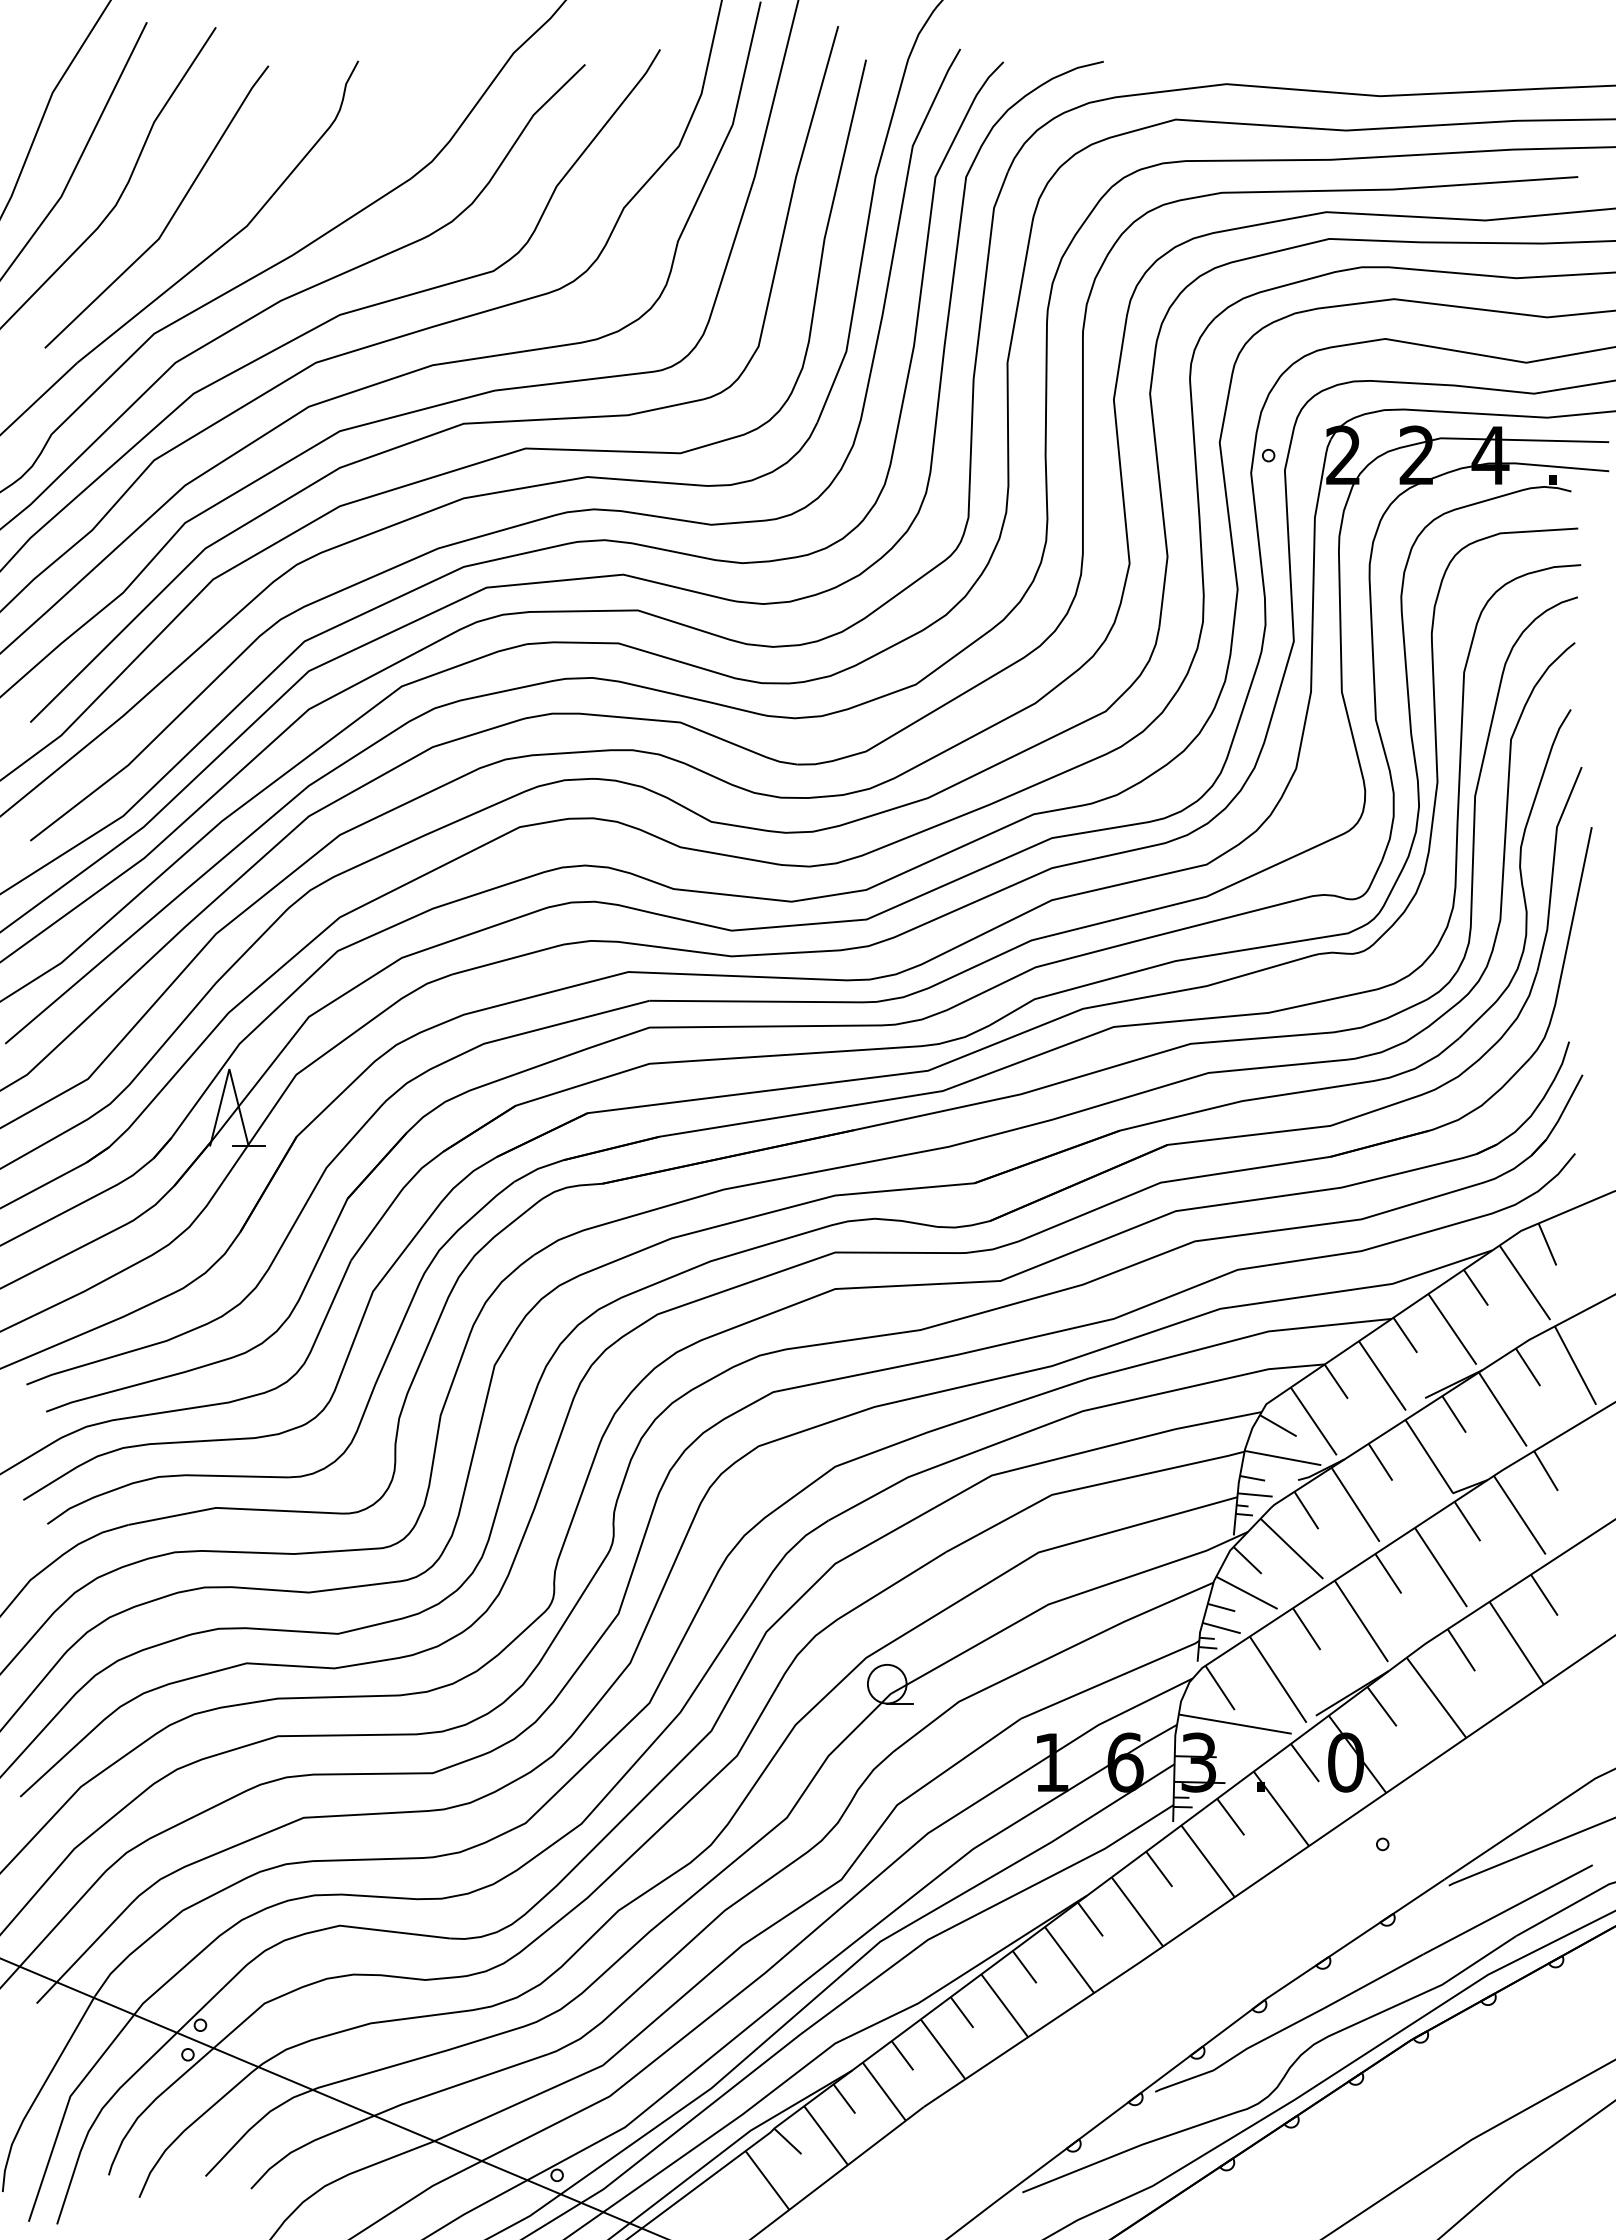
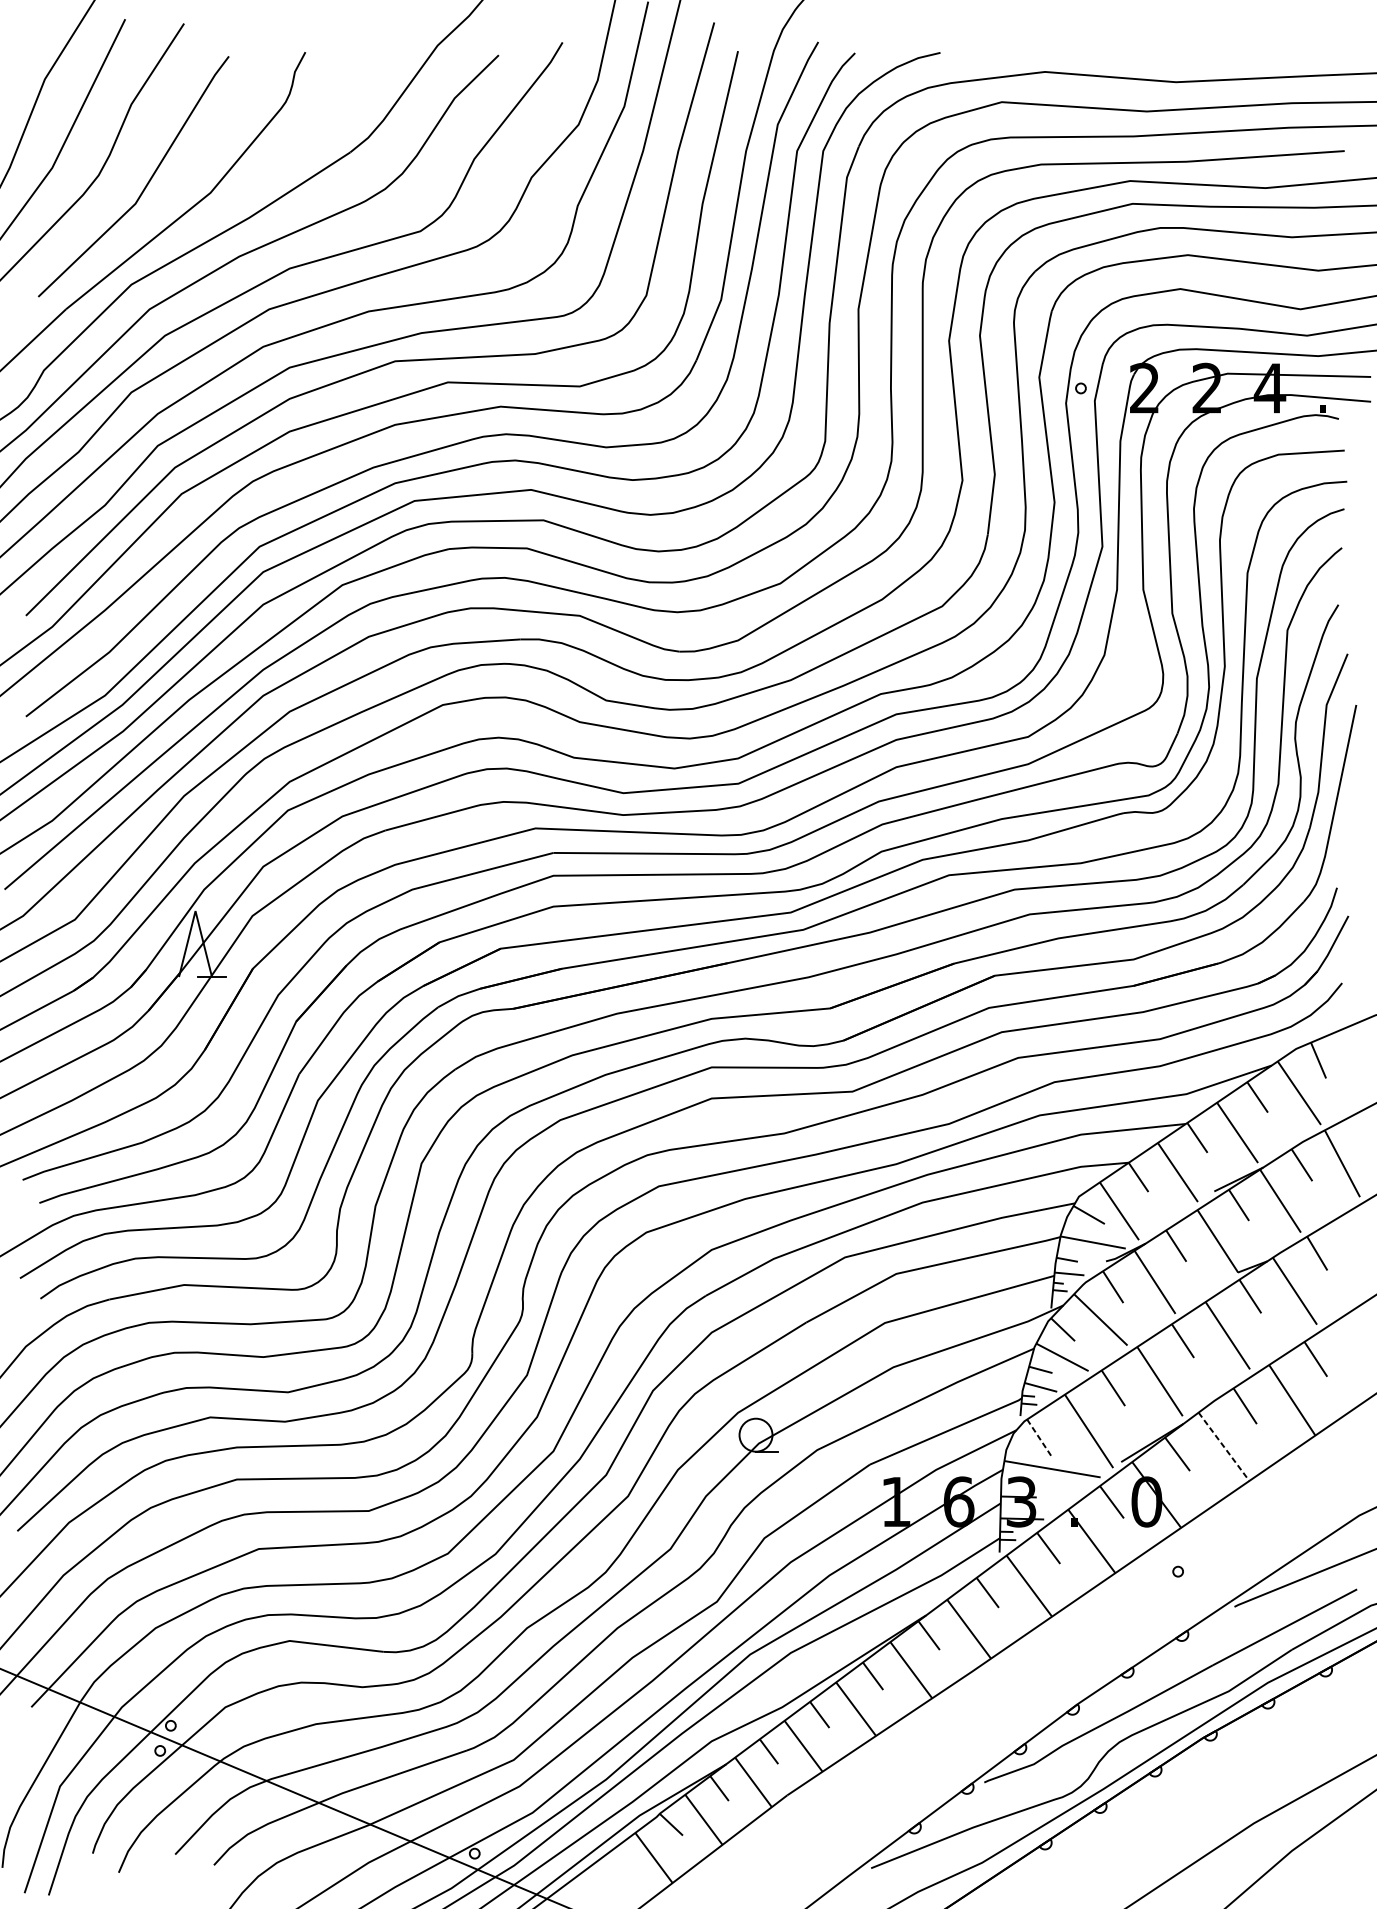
line: (1220, 1687) -> (1039, 1438), solid -> dashed
line: (1436, 1697) -> (1223, 1446), solid -> dashed

